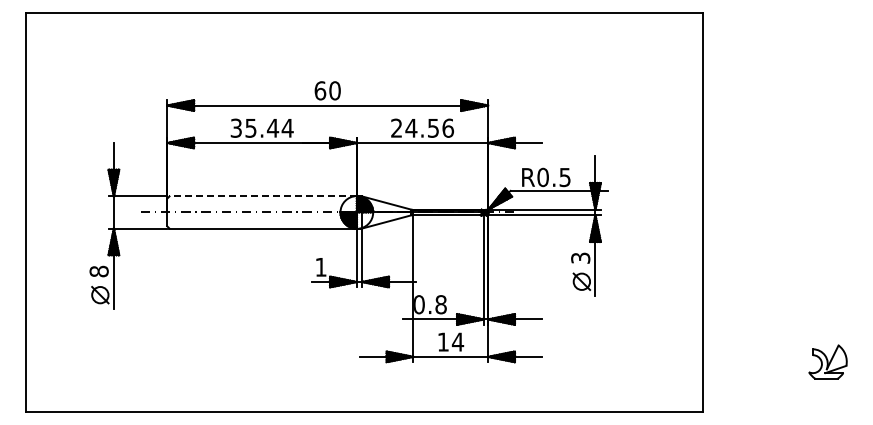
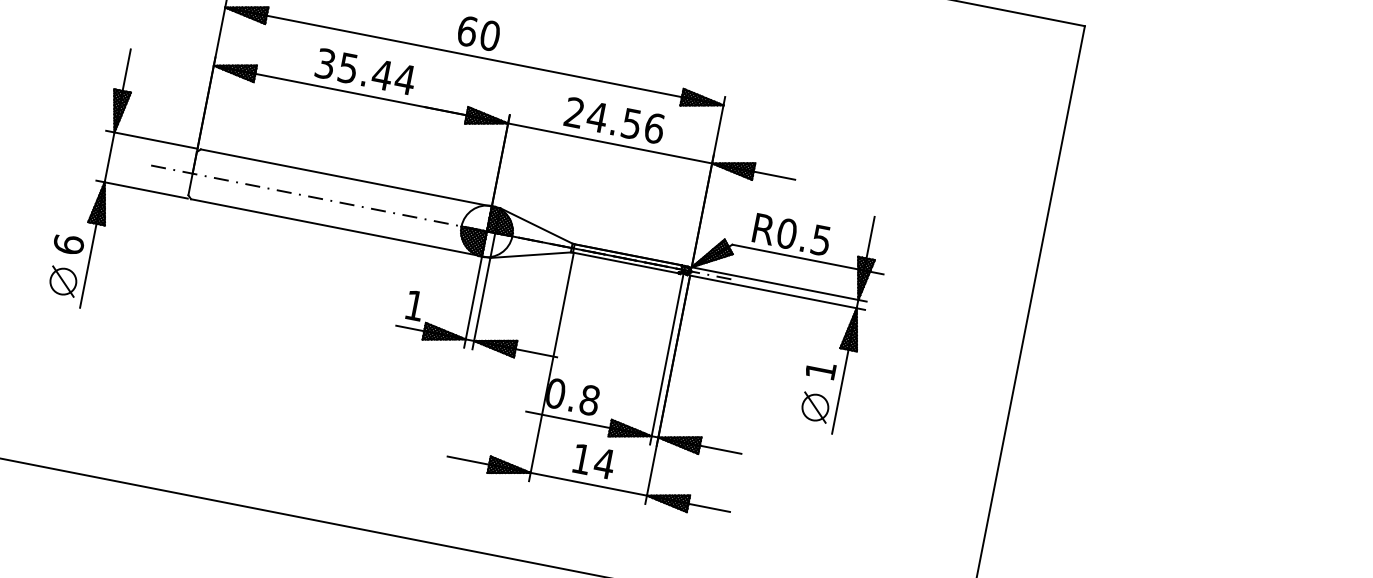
line: (263, 196) -> (346, 178), dashed -> solid
text: (580, 257) -> (820, 369), 3 -> 1
text: (98, 271) -> (67, 244), 8 -> 6

